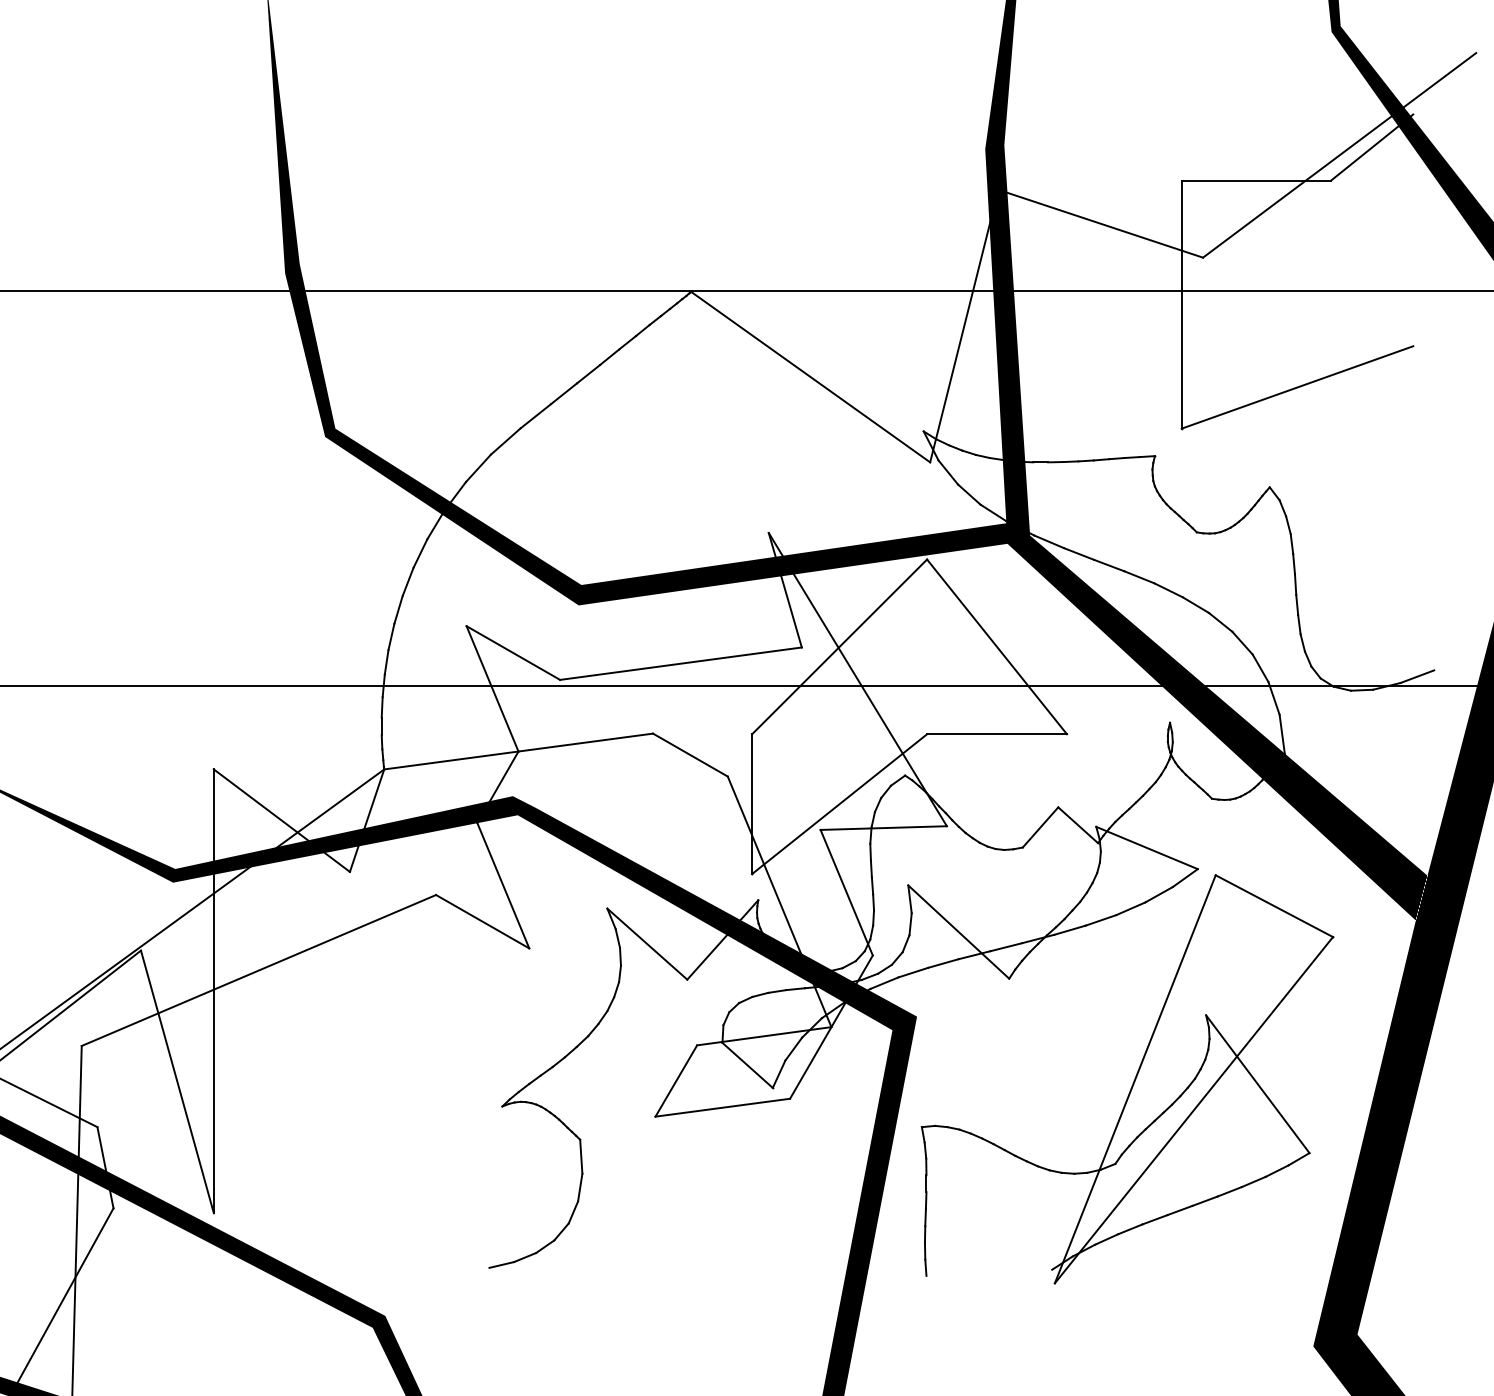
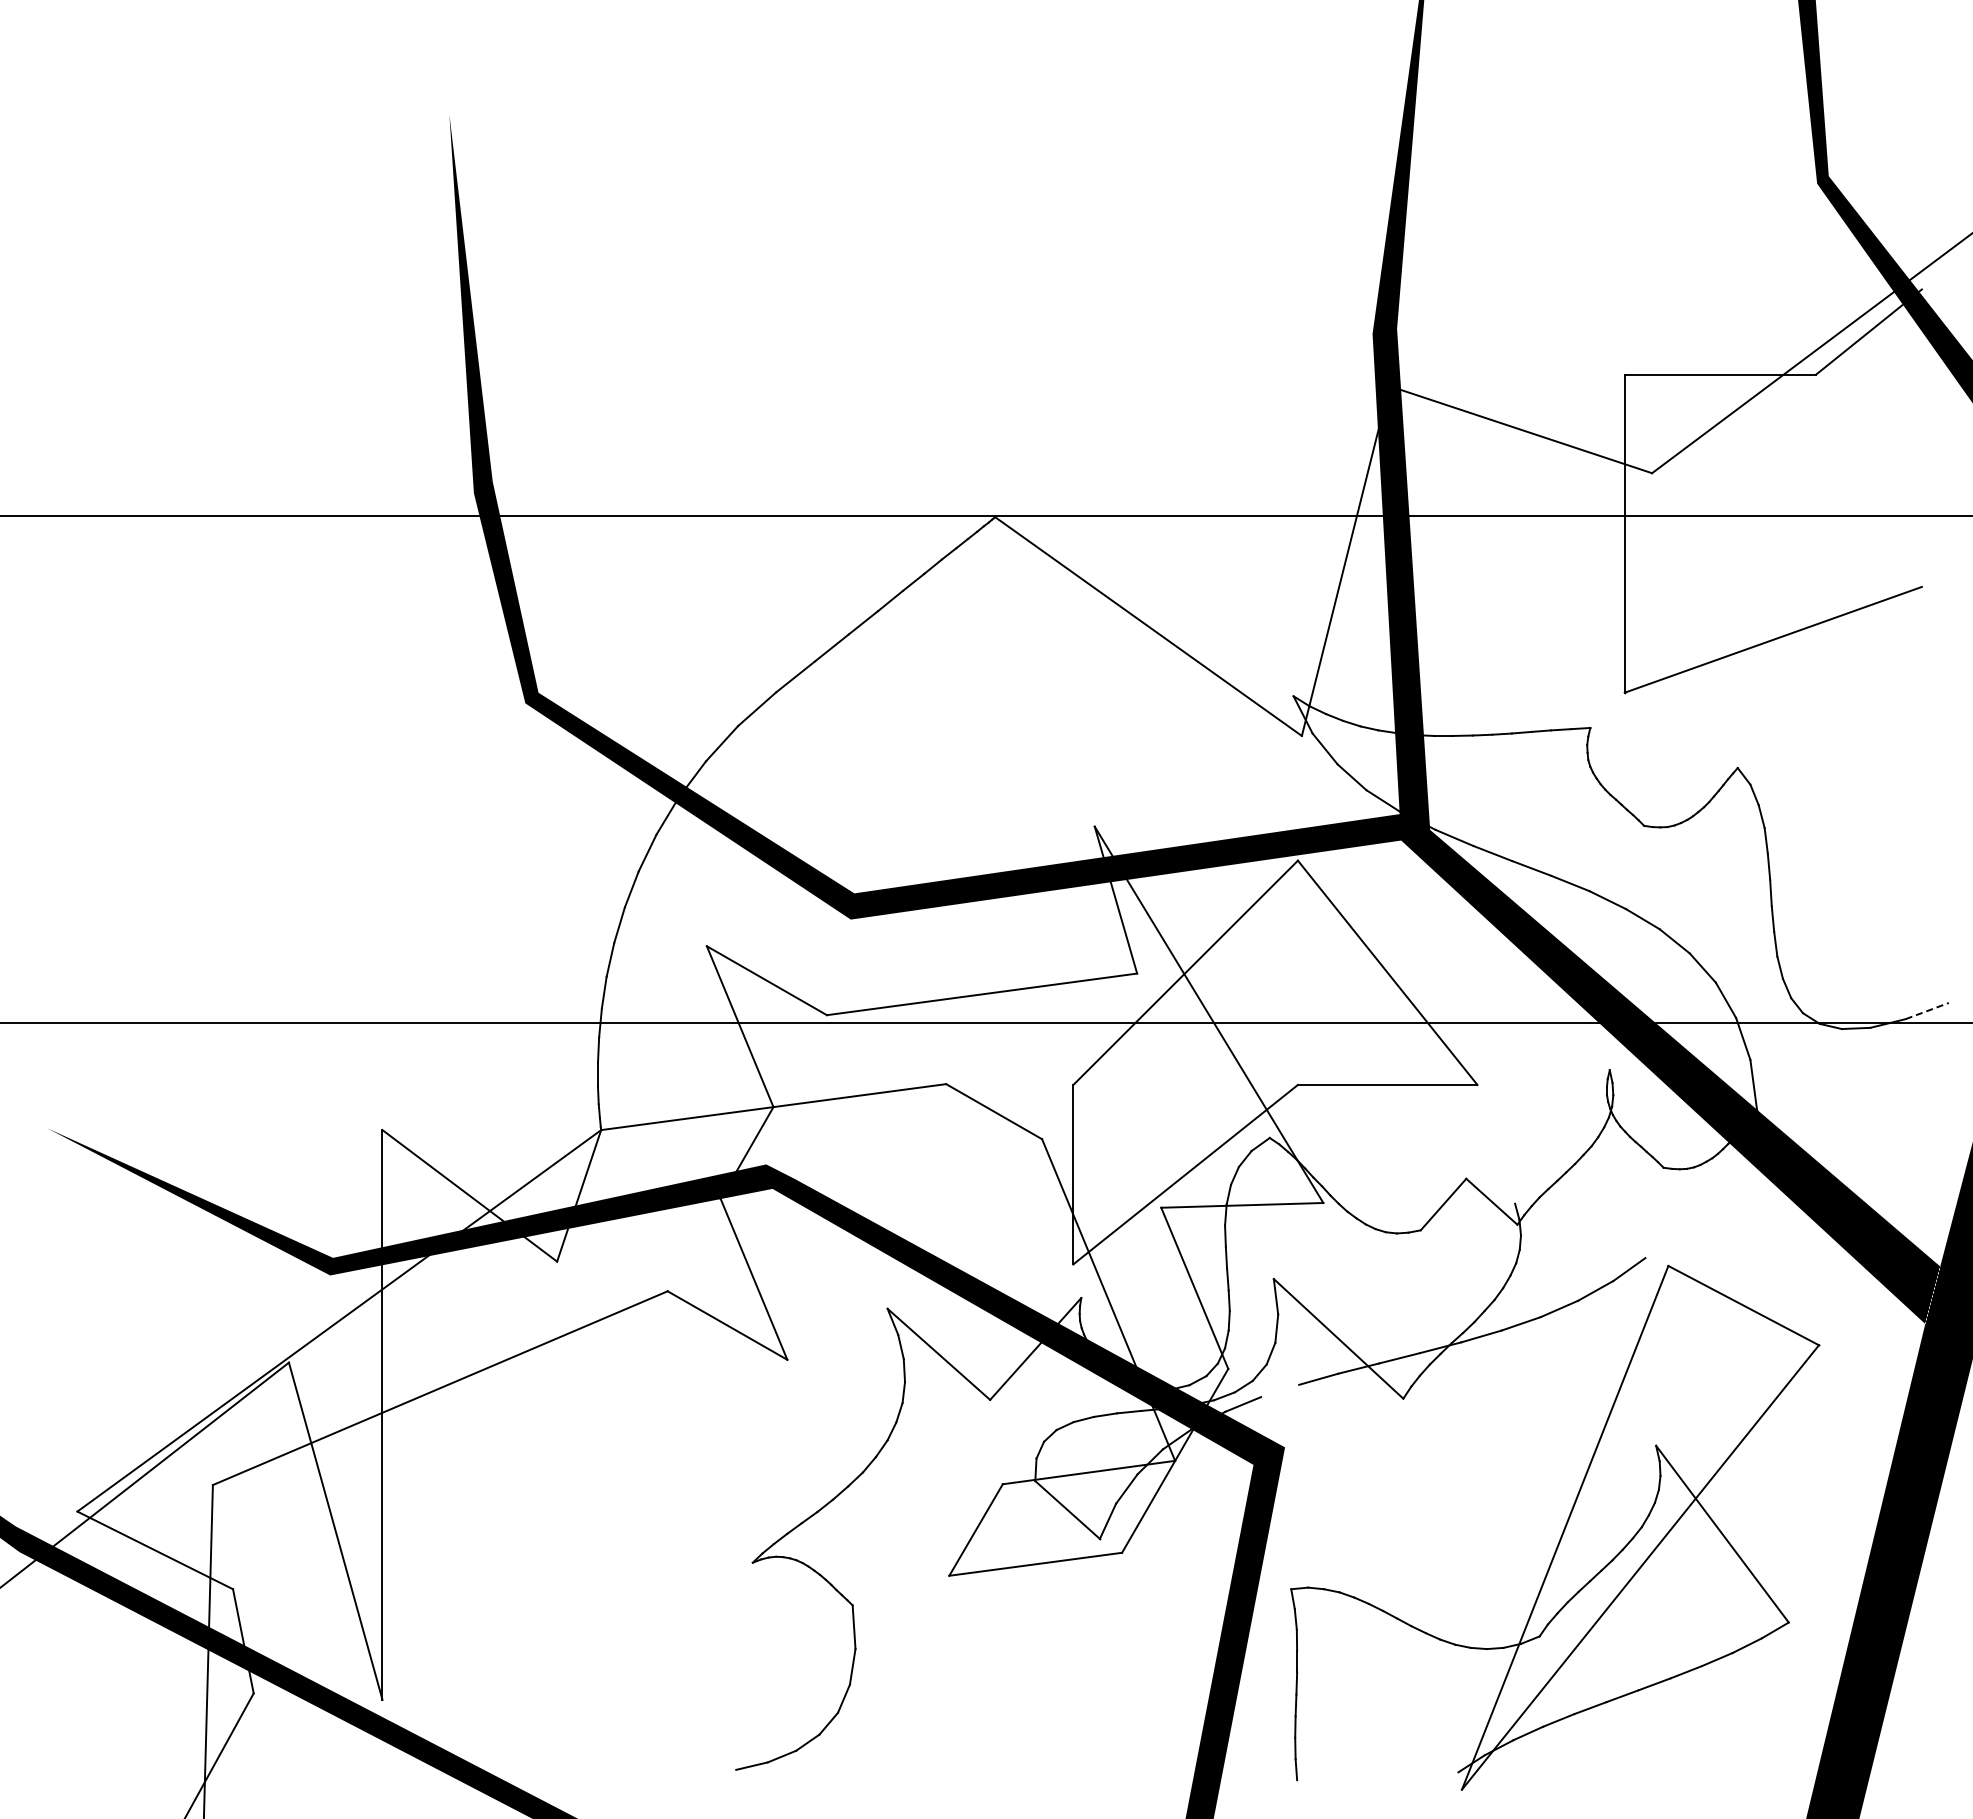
line: (1417, 676) -> (1927, 1010), solid -> dashed
line: (1147, 847) -> (1580, 1230), removed
line: (913, 972) -> (1280, 1390), removed

